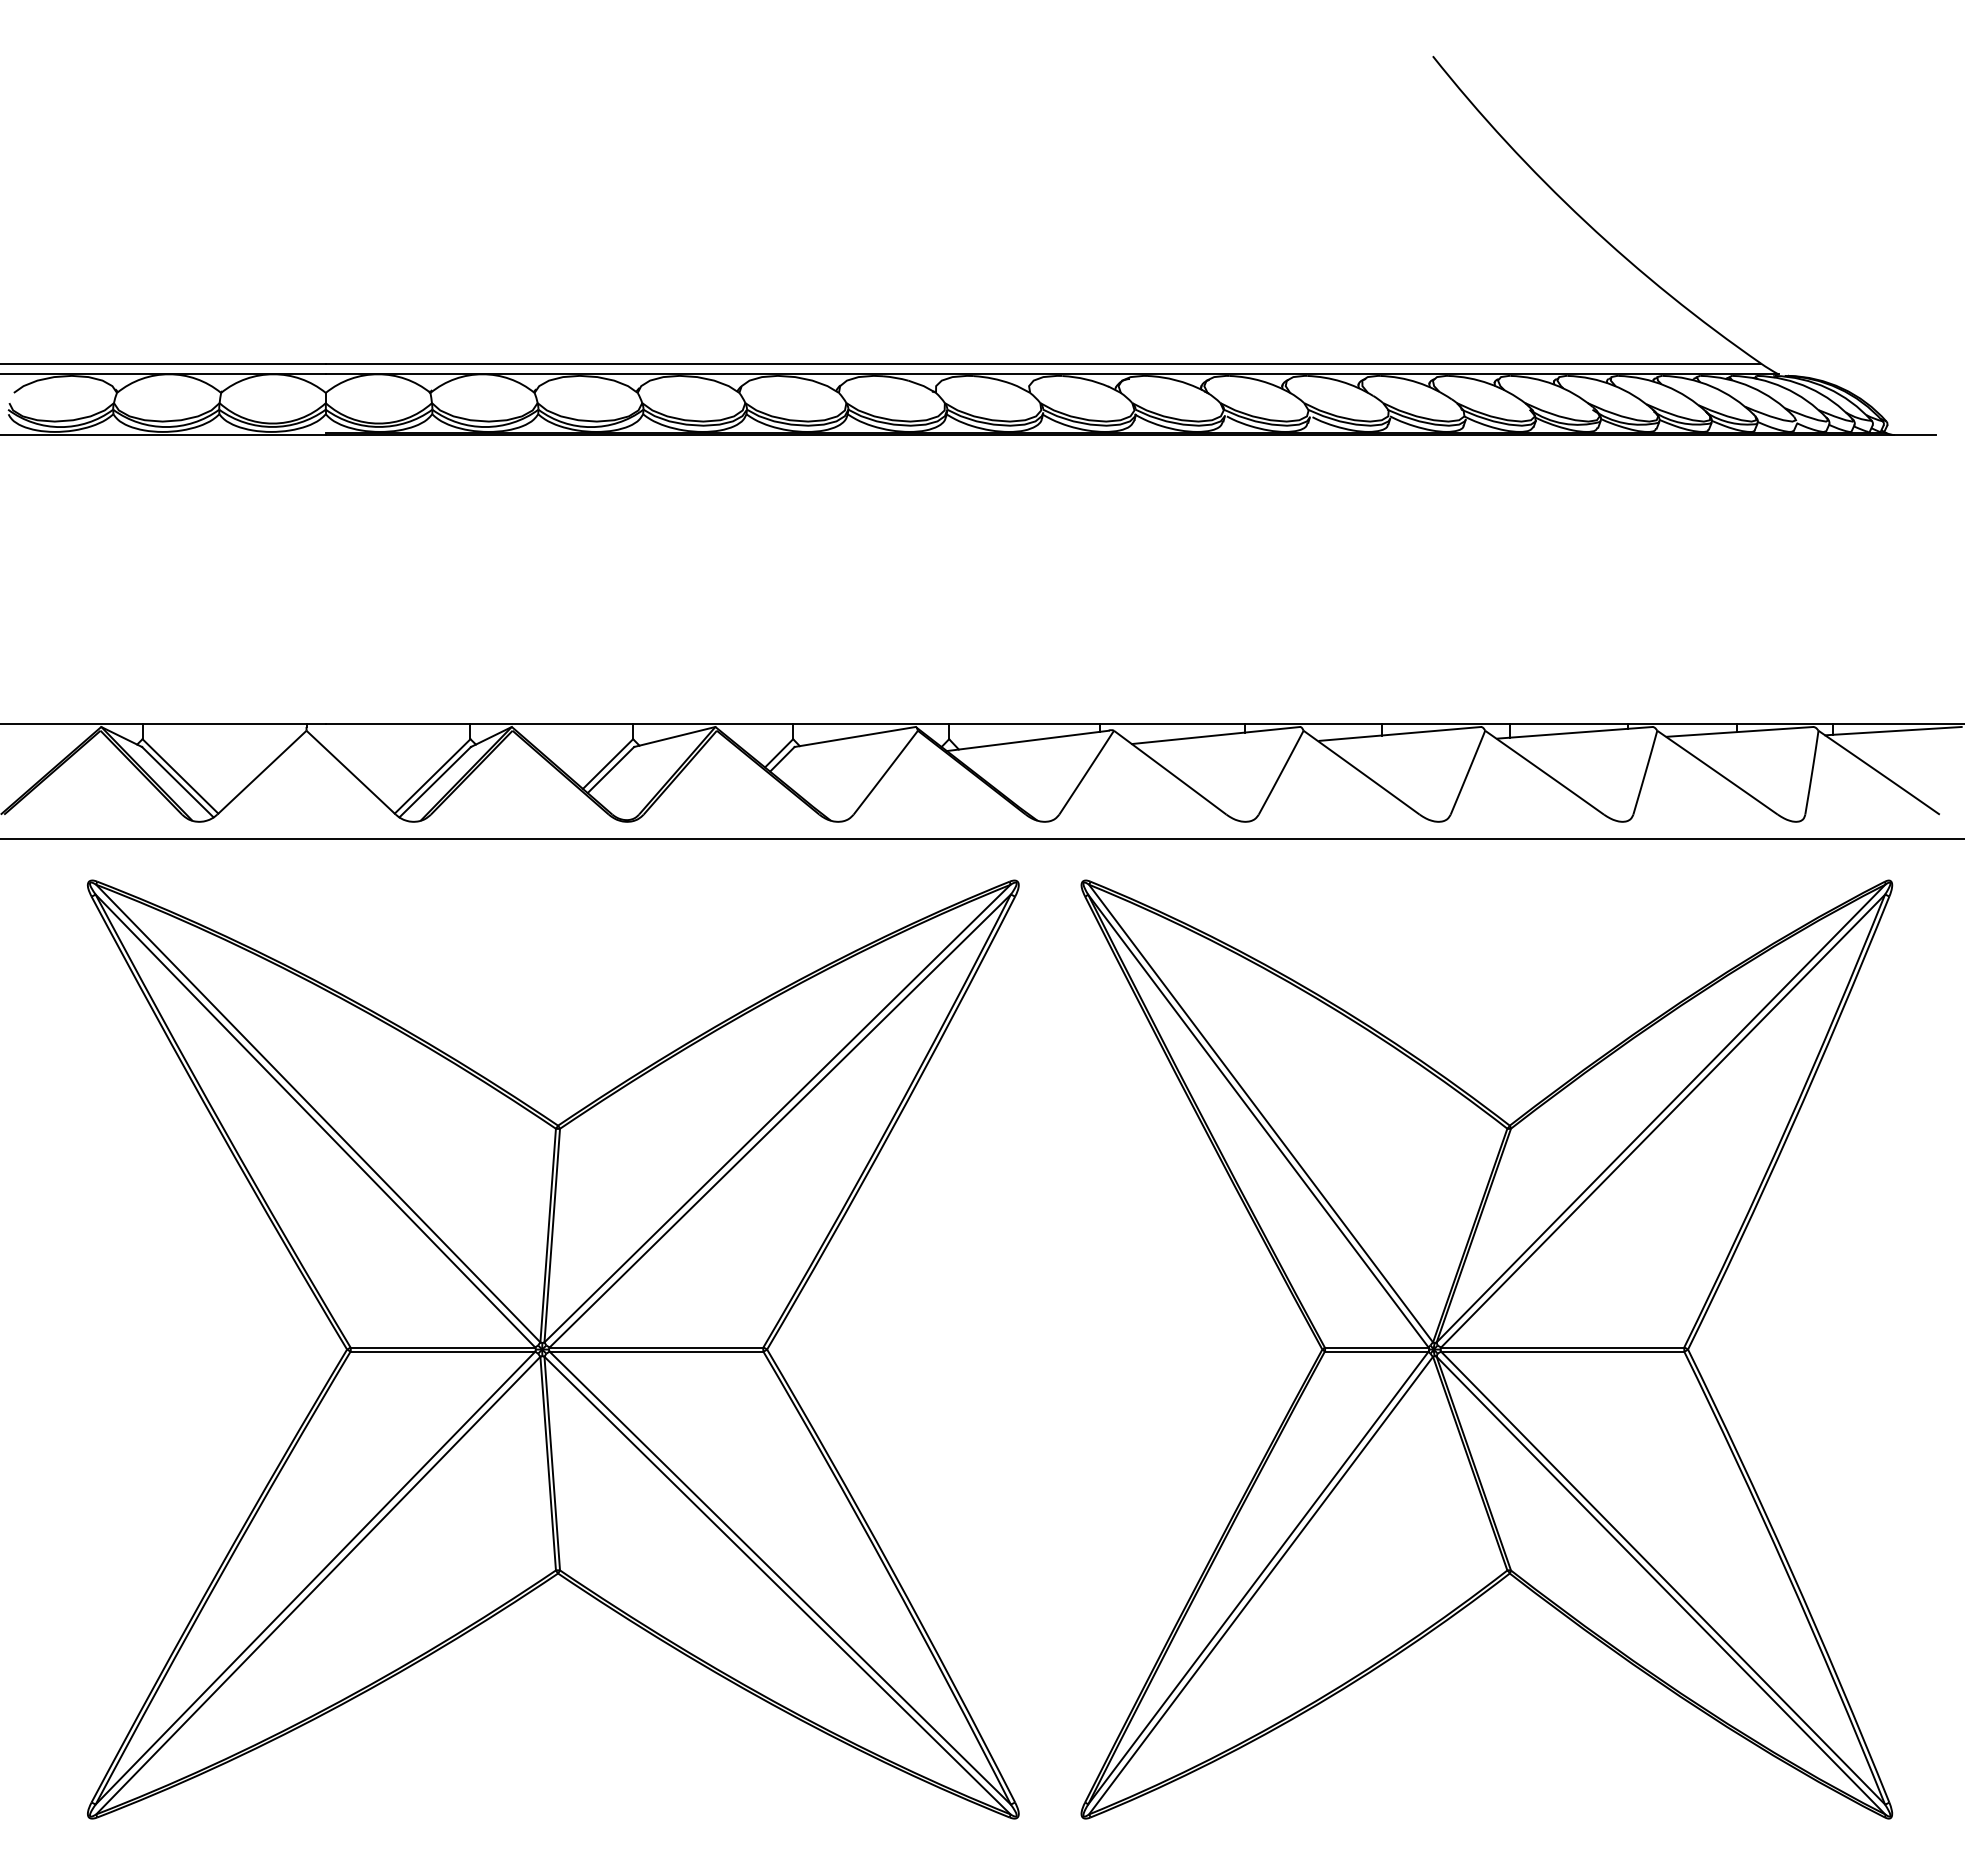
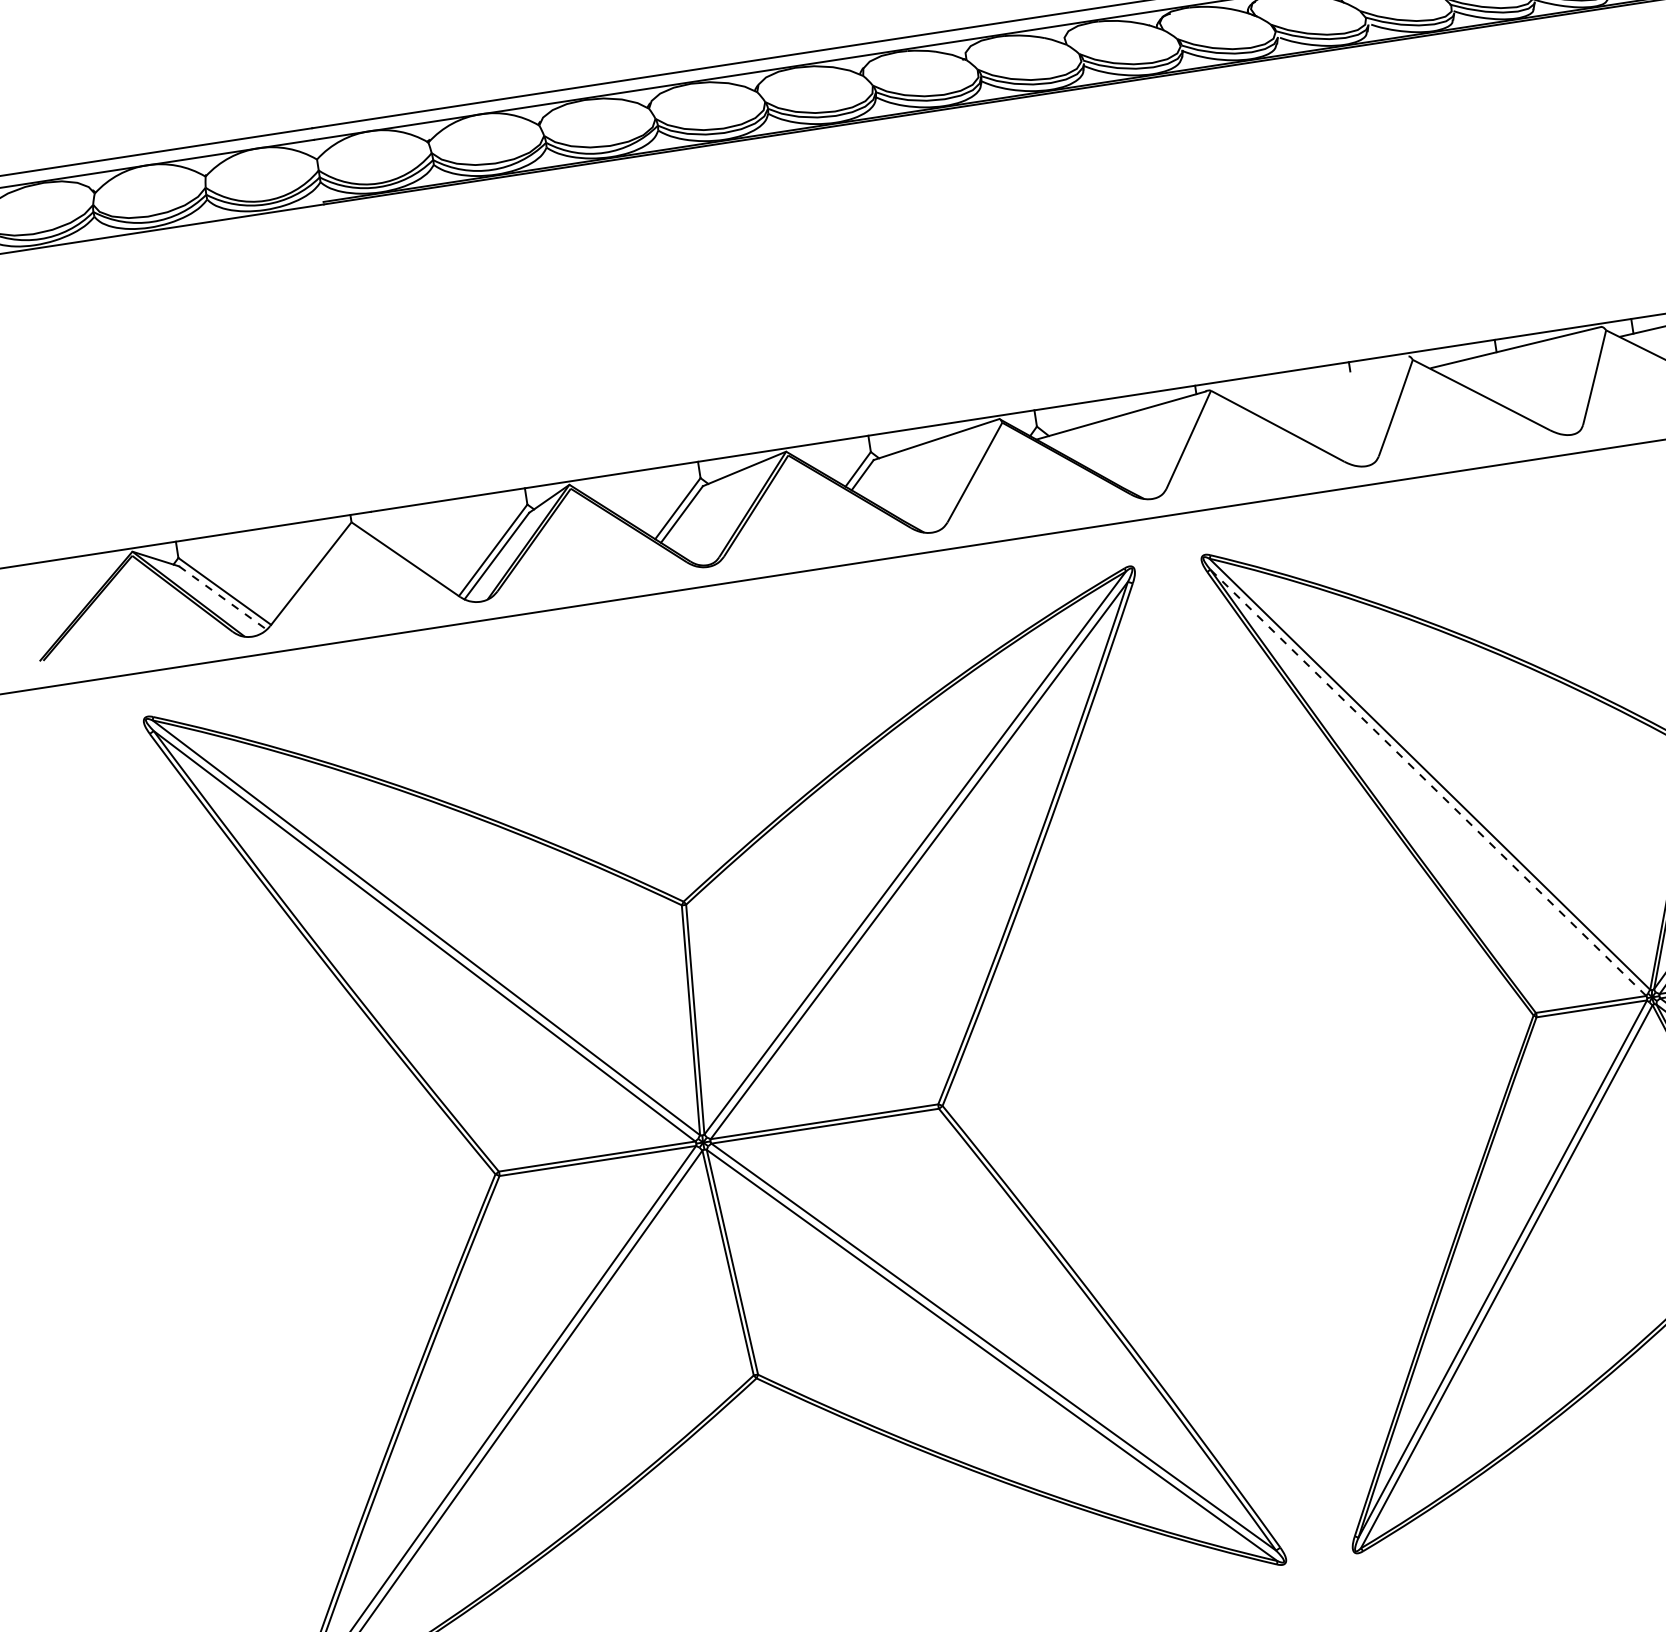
line: (1215, 735) -> (1319, 379), removed
line: (178, 782) -> (223, 598), solid -> dashed
line: (1258, 1120) -> (1428, 782), solid -> dashed

